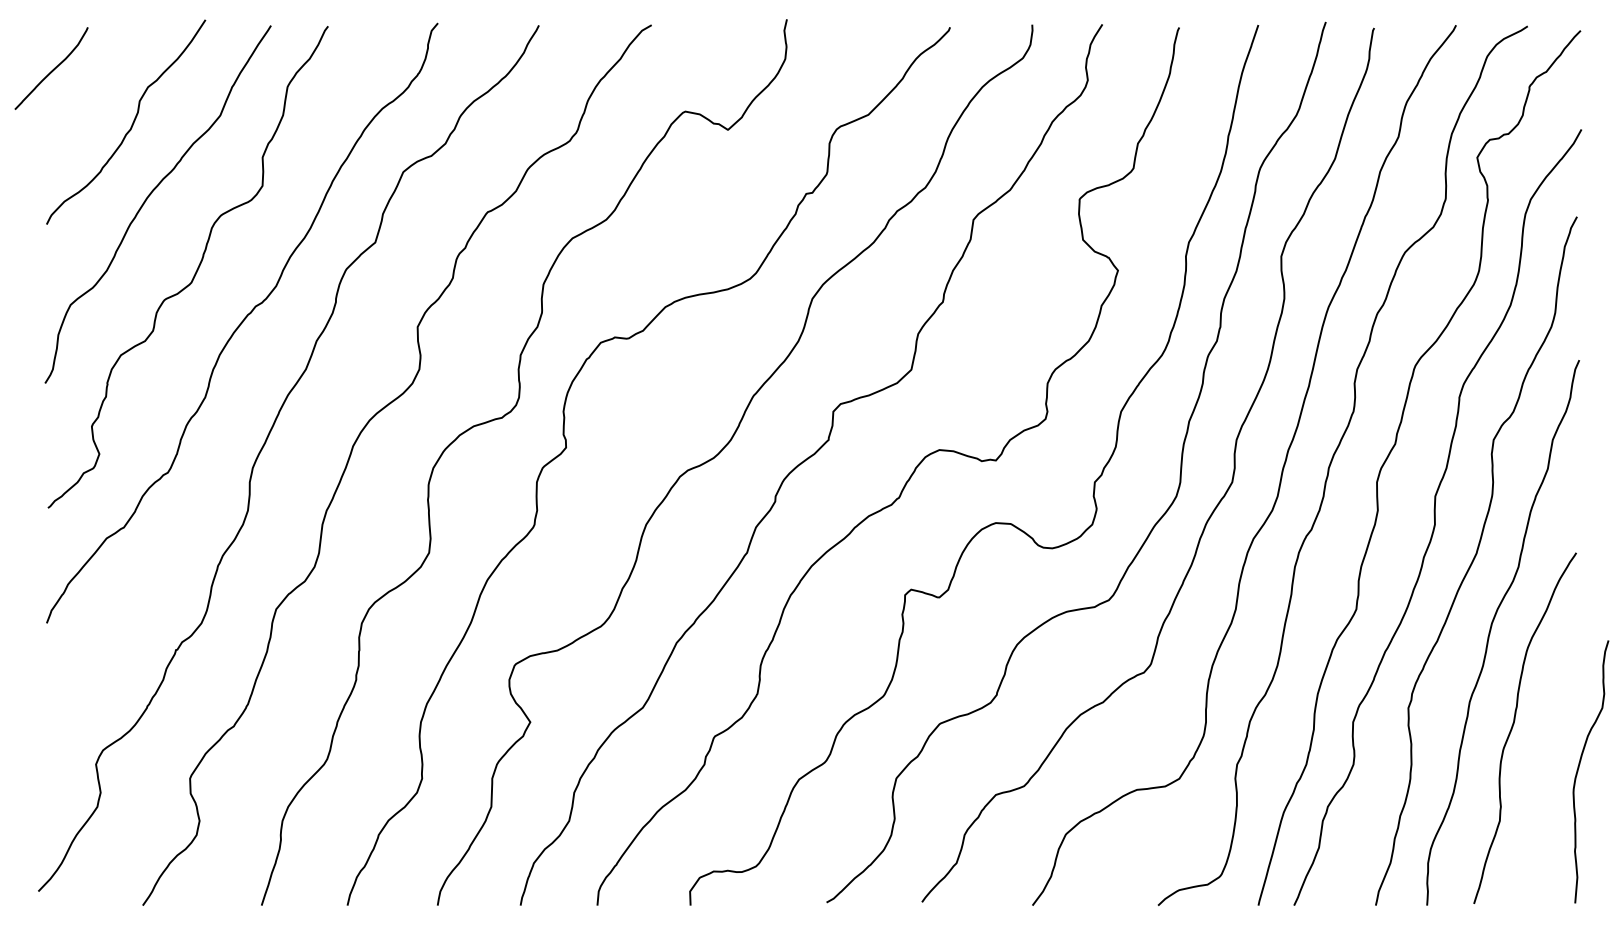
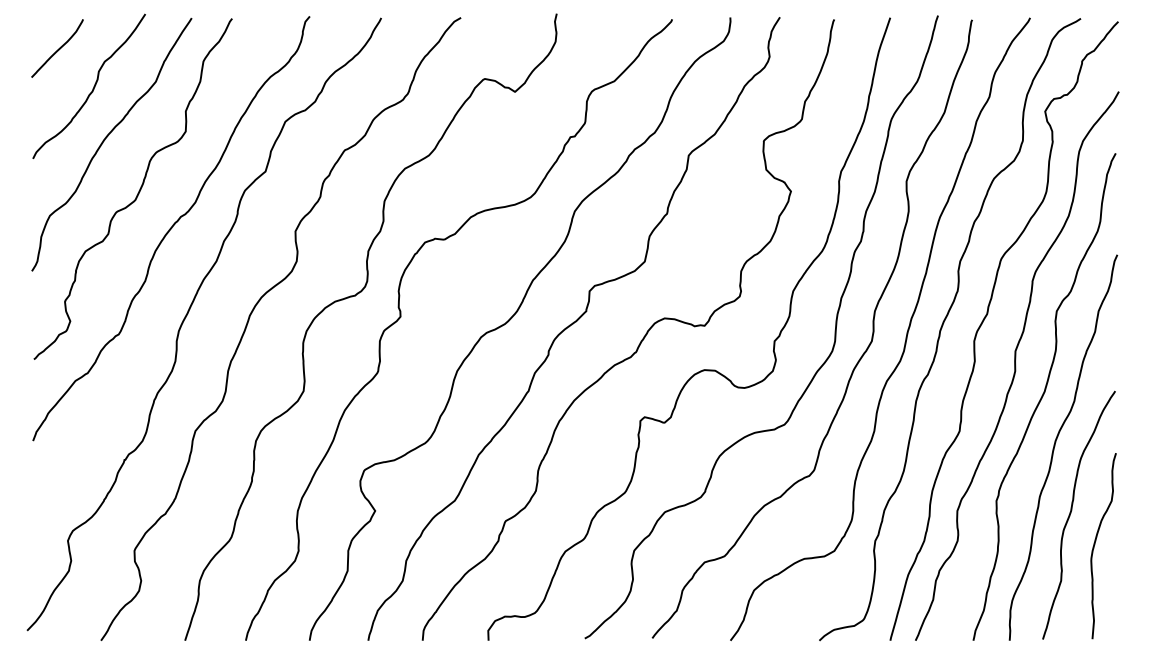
curve: (53, 68) -> (58, 48), moved
curve: (1579, 769) -> (1095, 544), moved

